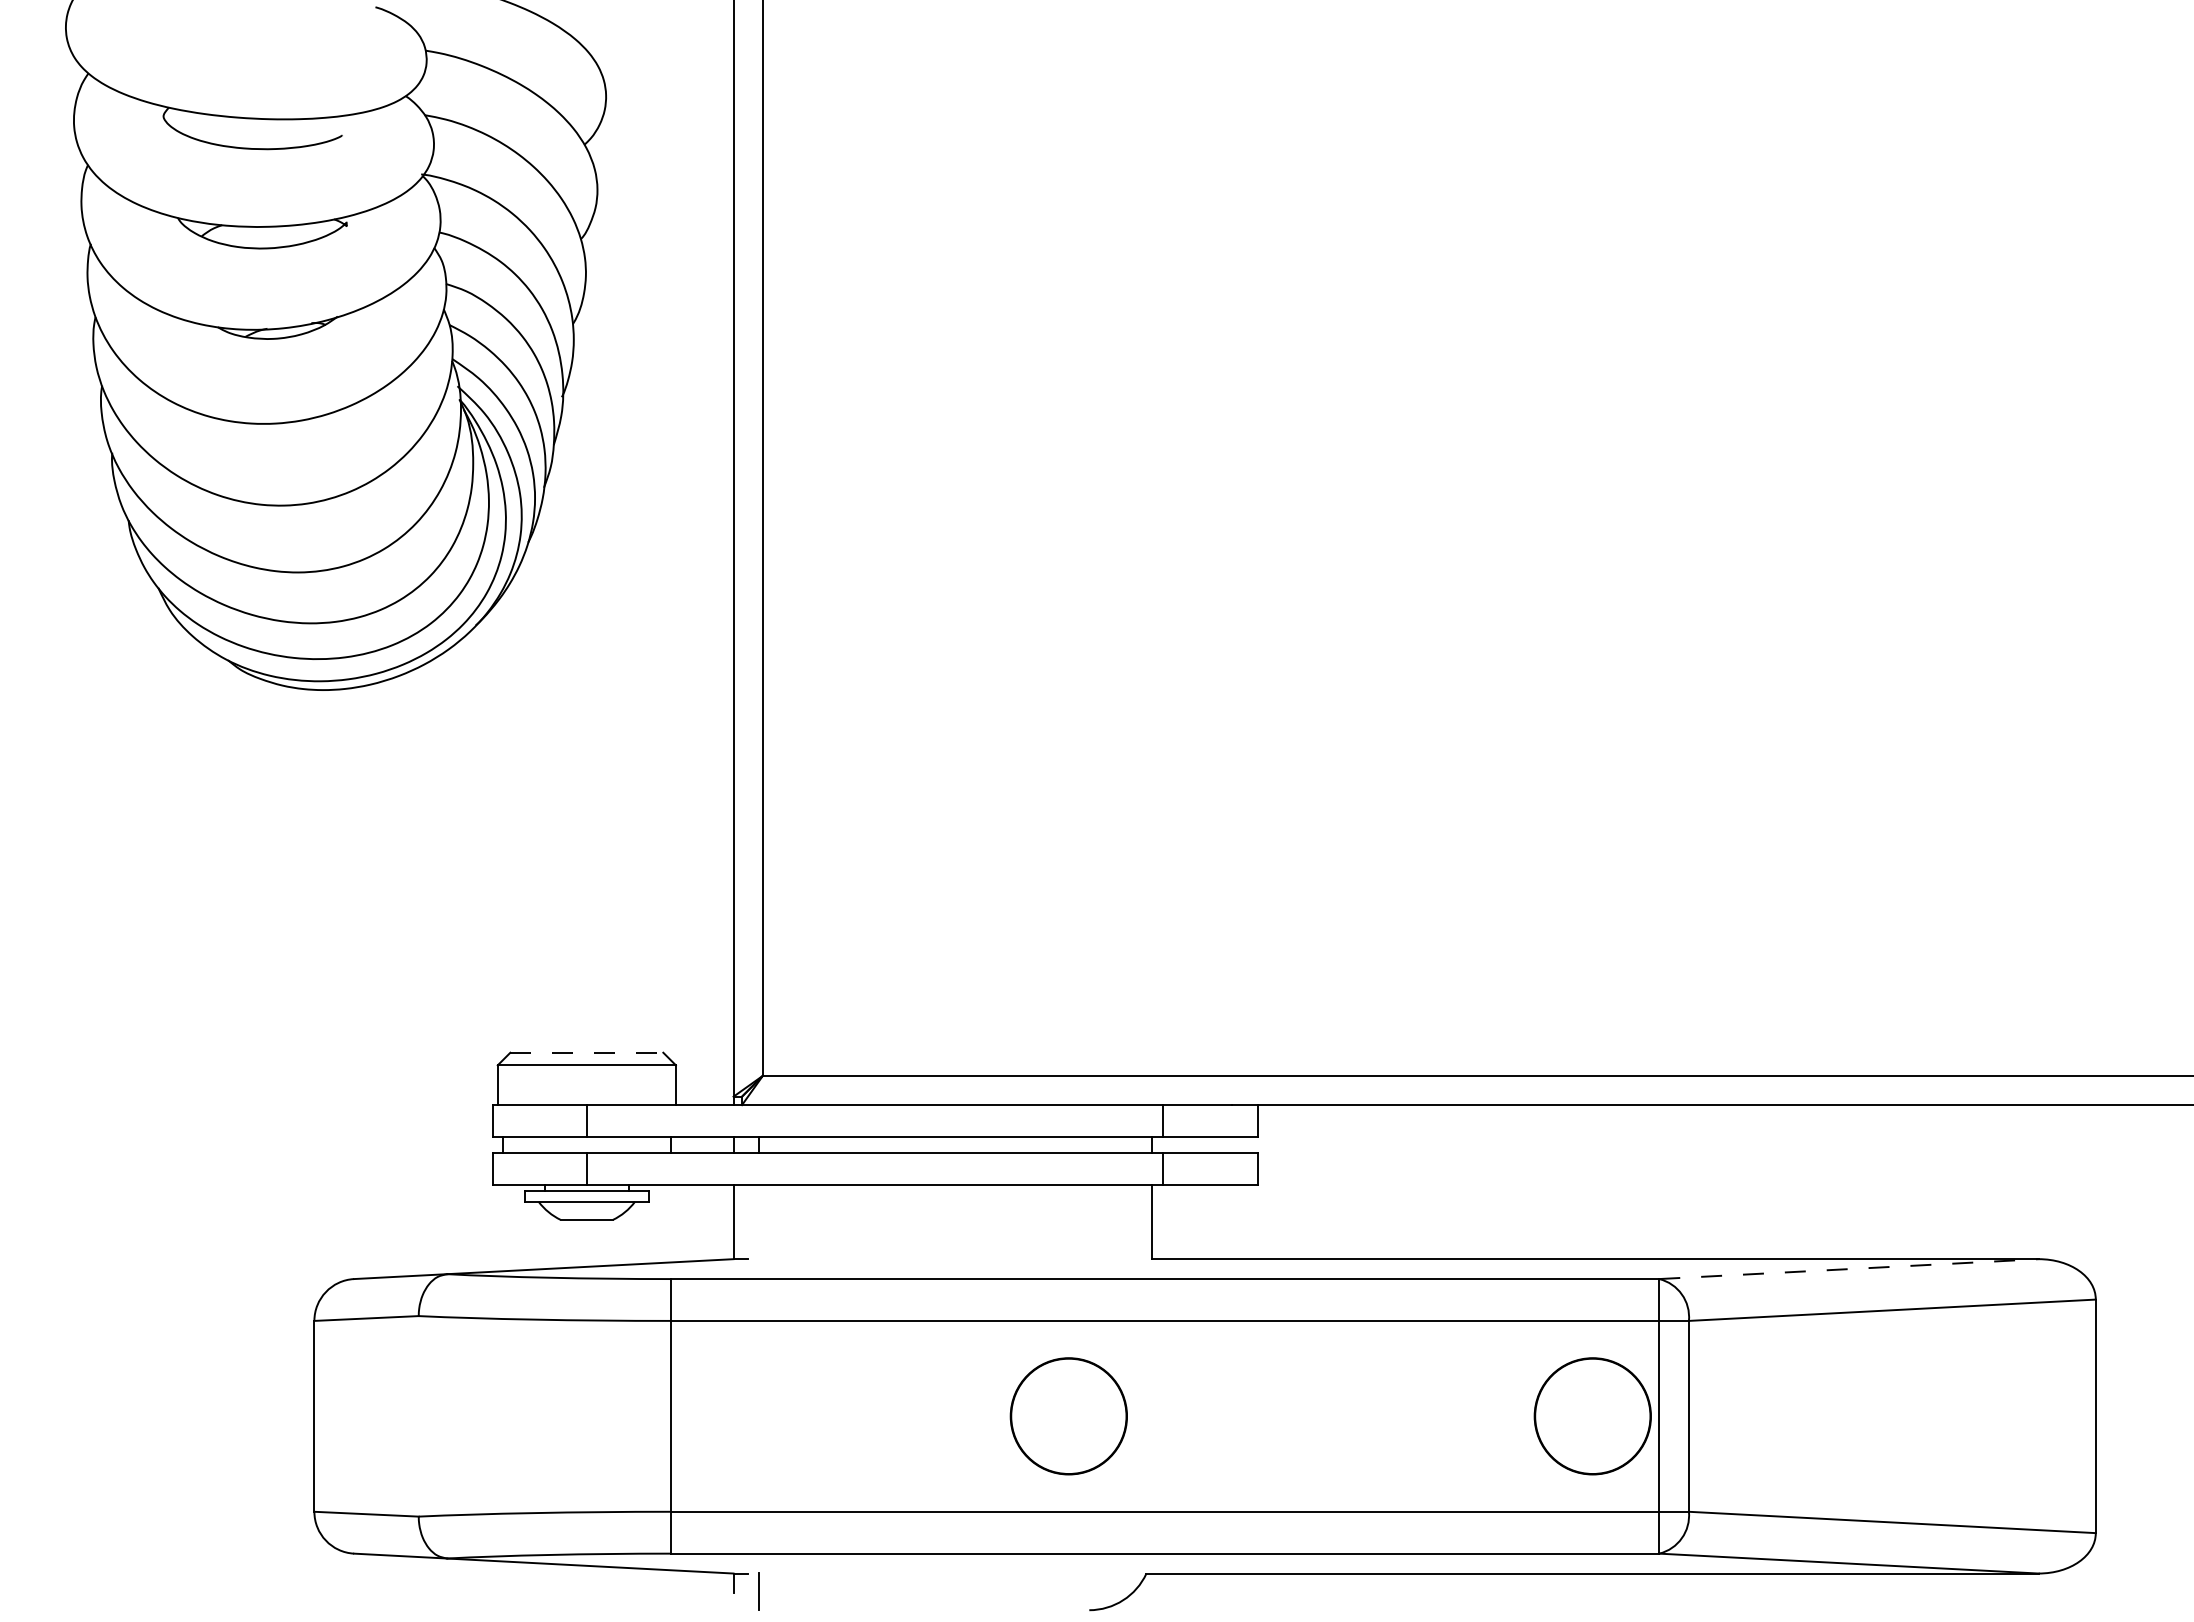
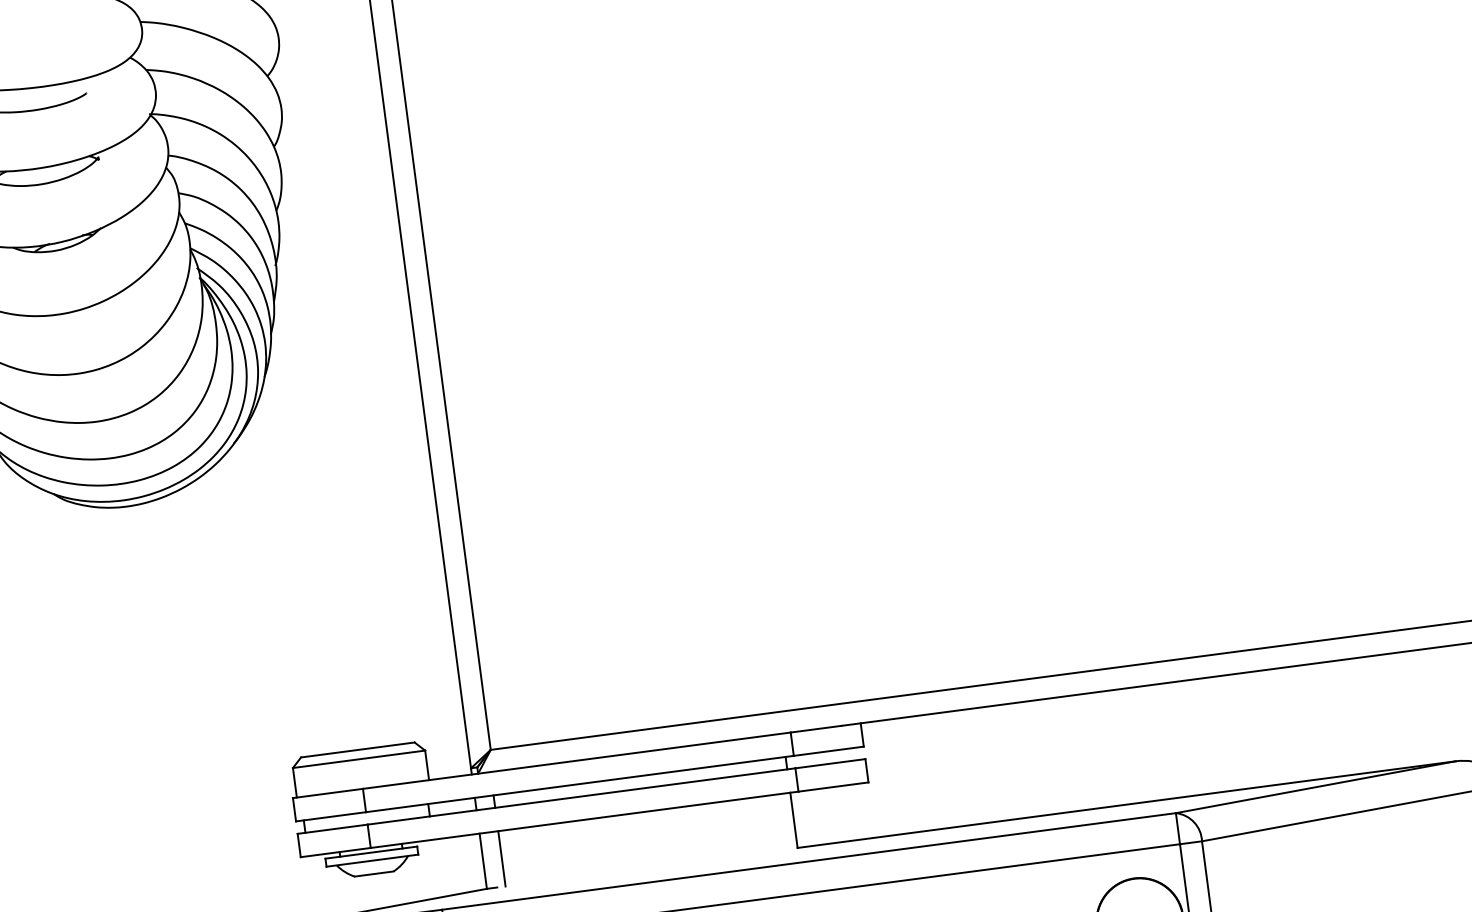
line: (587, 1052) -> (358, 749), dashed -> solid
line: (758, 1221) -> (501, 858), added
line: (1849, 1269) -> (1316, 787), dashed -> solid

